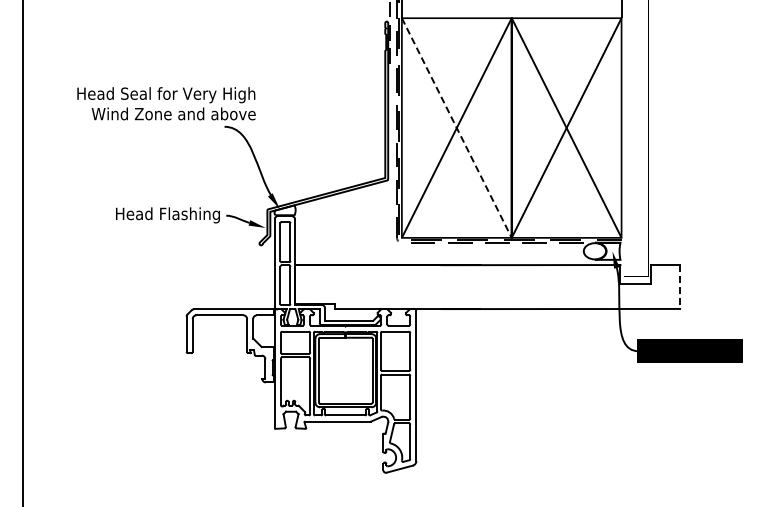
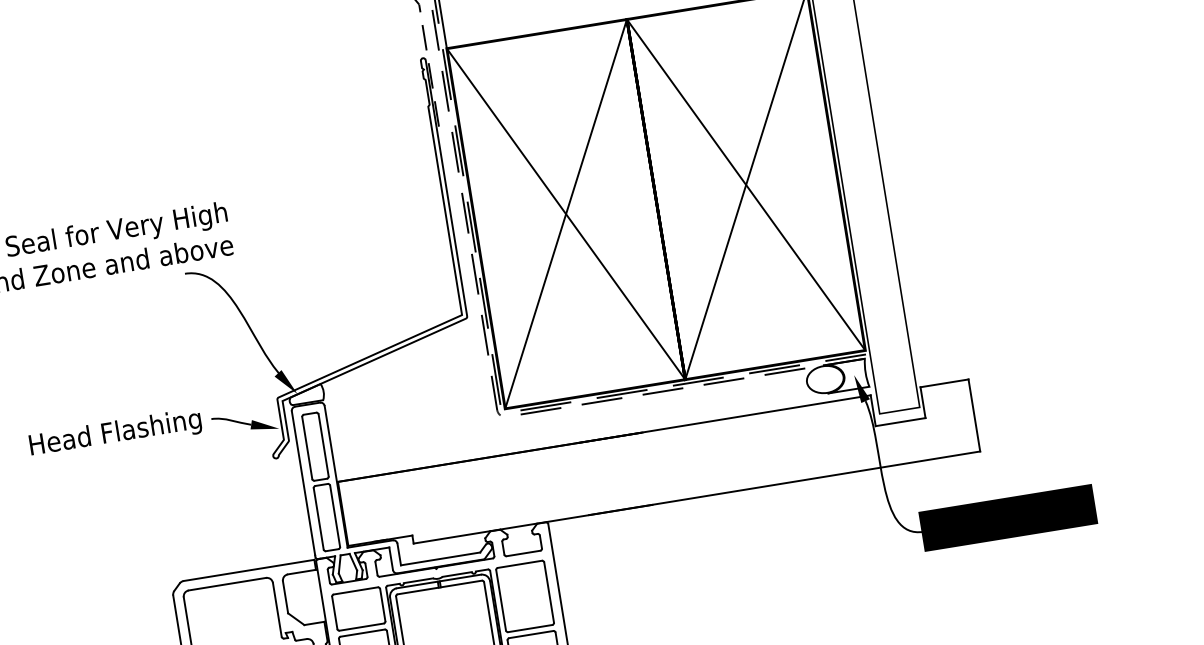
line: (456, 128) -> (565, 214), dashed -> solid
line: (680, 286) -> (974, 414), dashed -> solid

